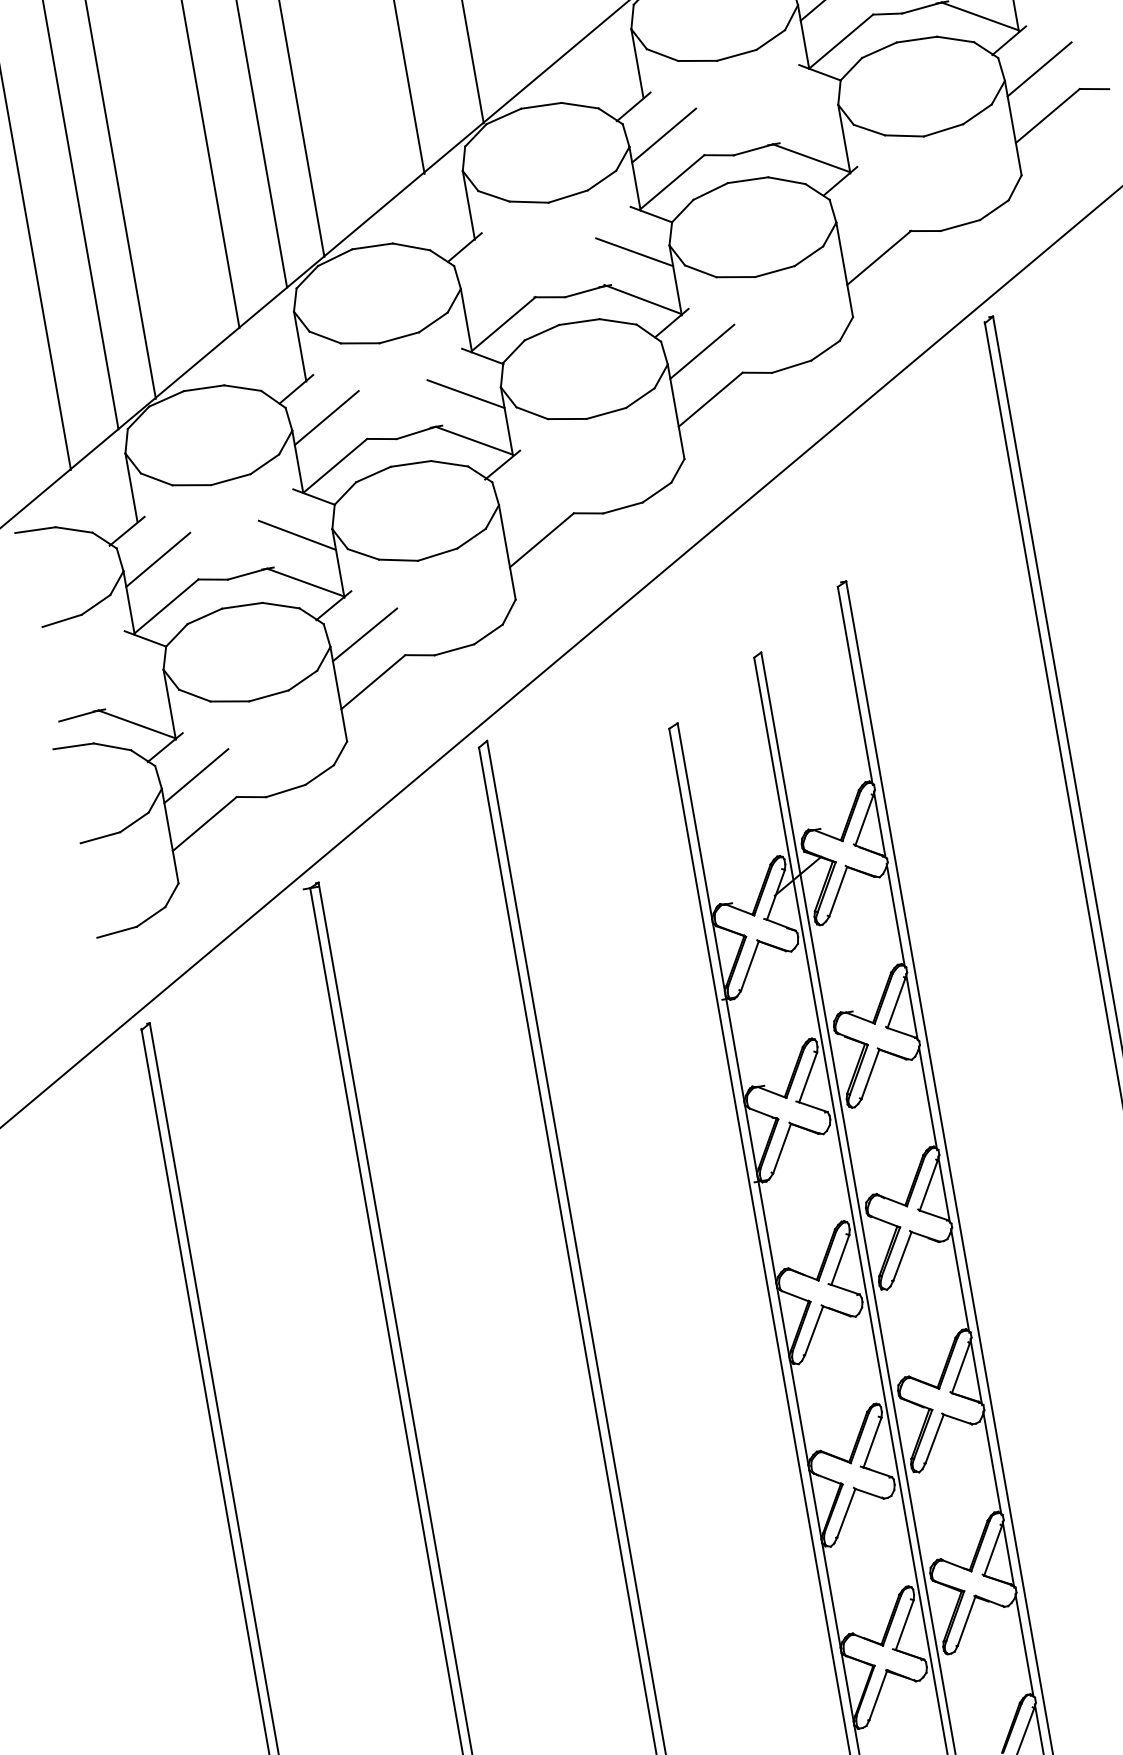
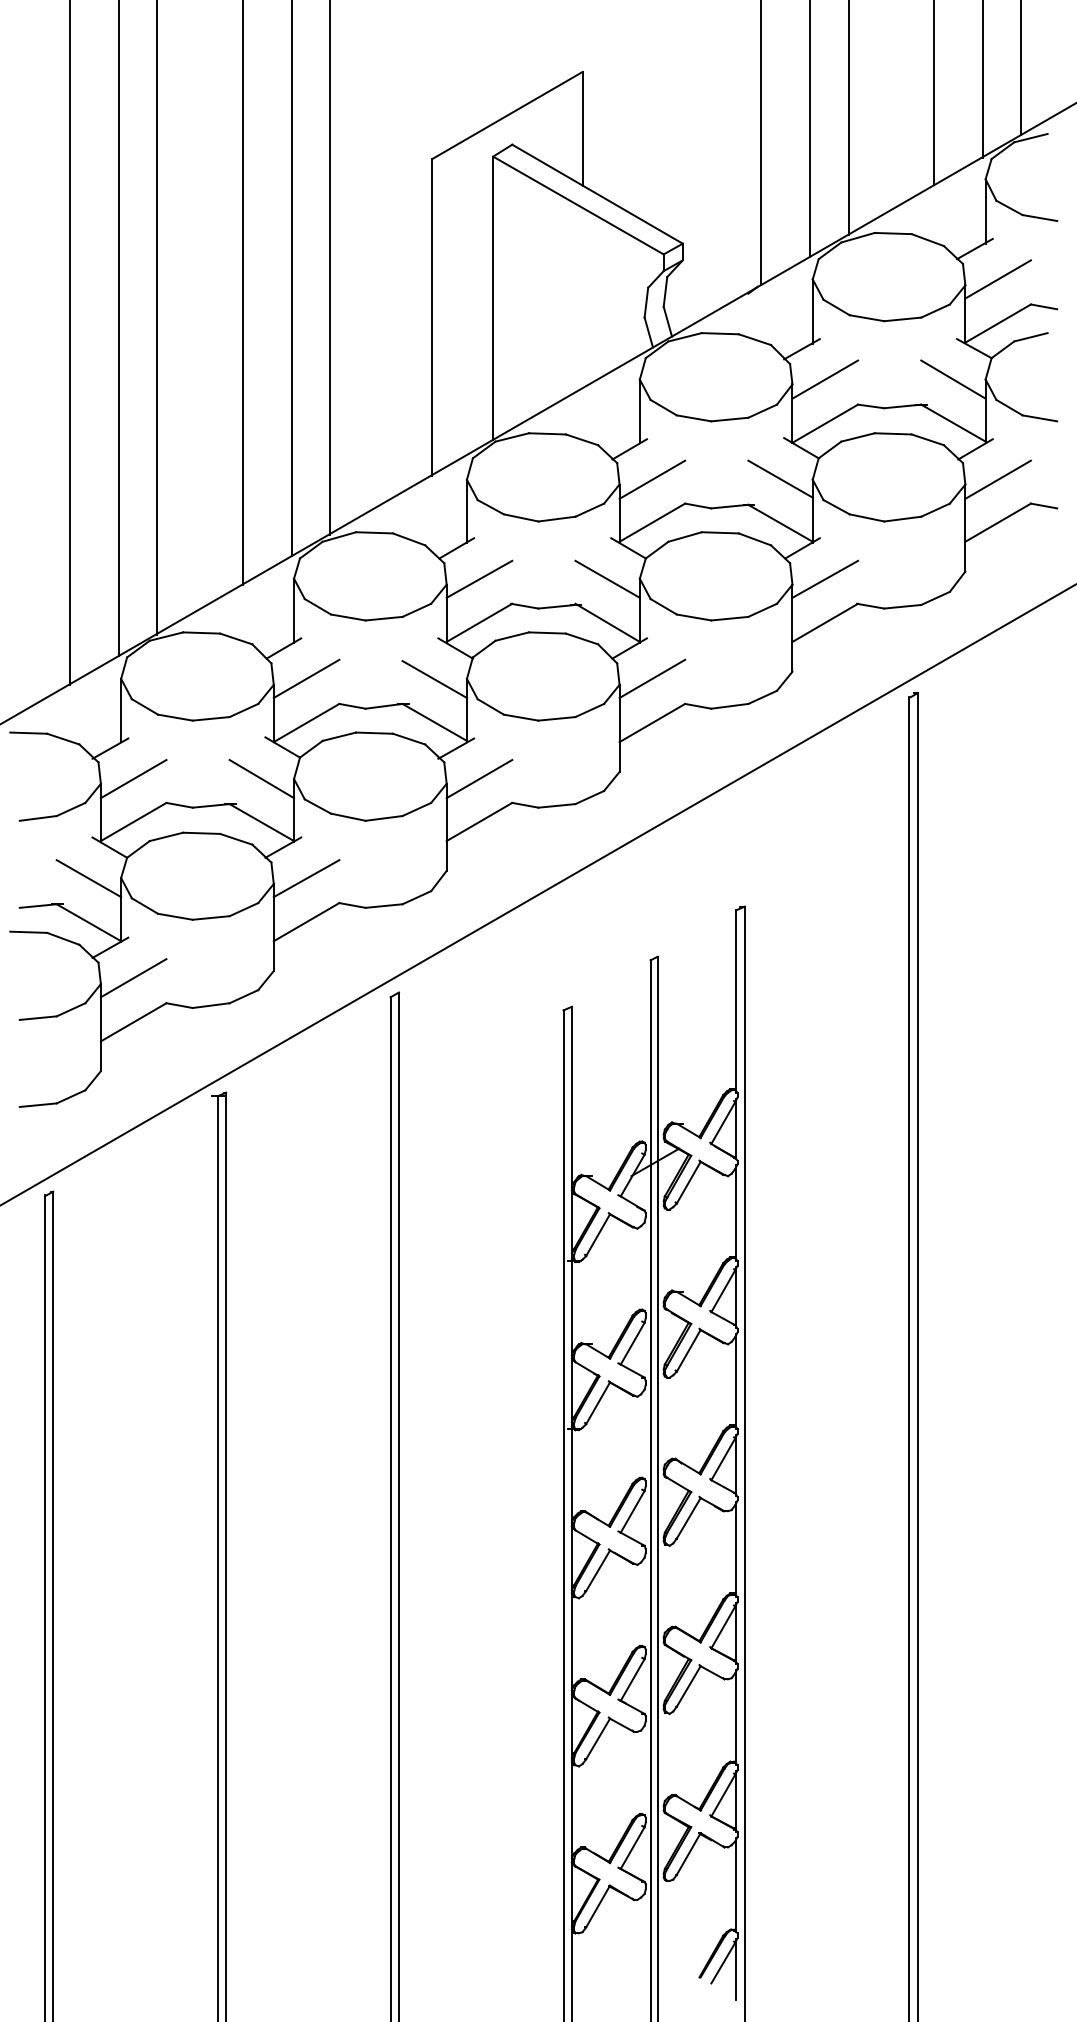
line: (803, 109) -> (780, 478), added
line: (871, 209) -> (825, 578), added
line: (495, 275) -> (479, 578), added
line: (533, 494) -> (479, 779), added
line: (128, 676) -> (88, 878), added

